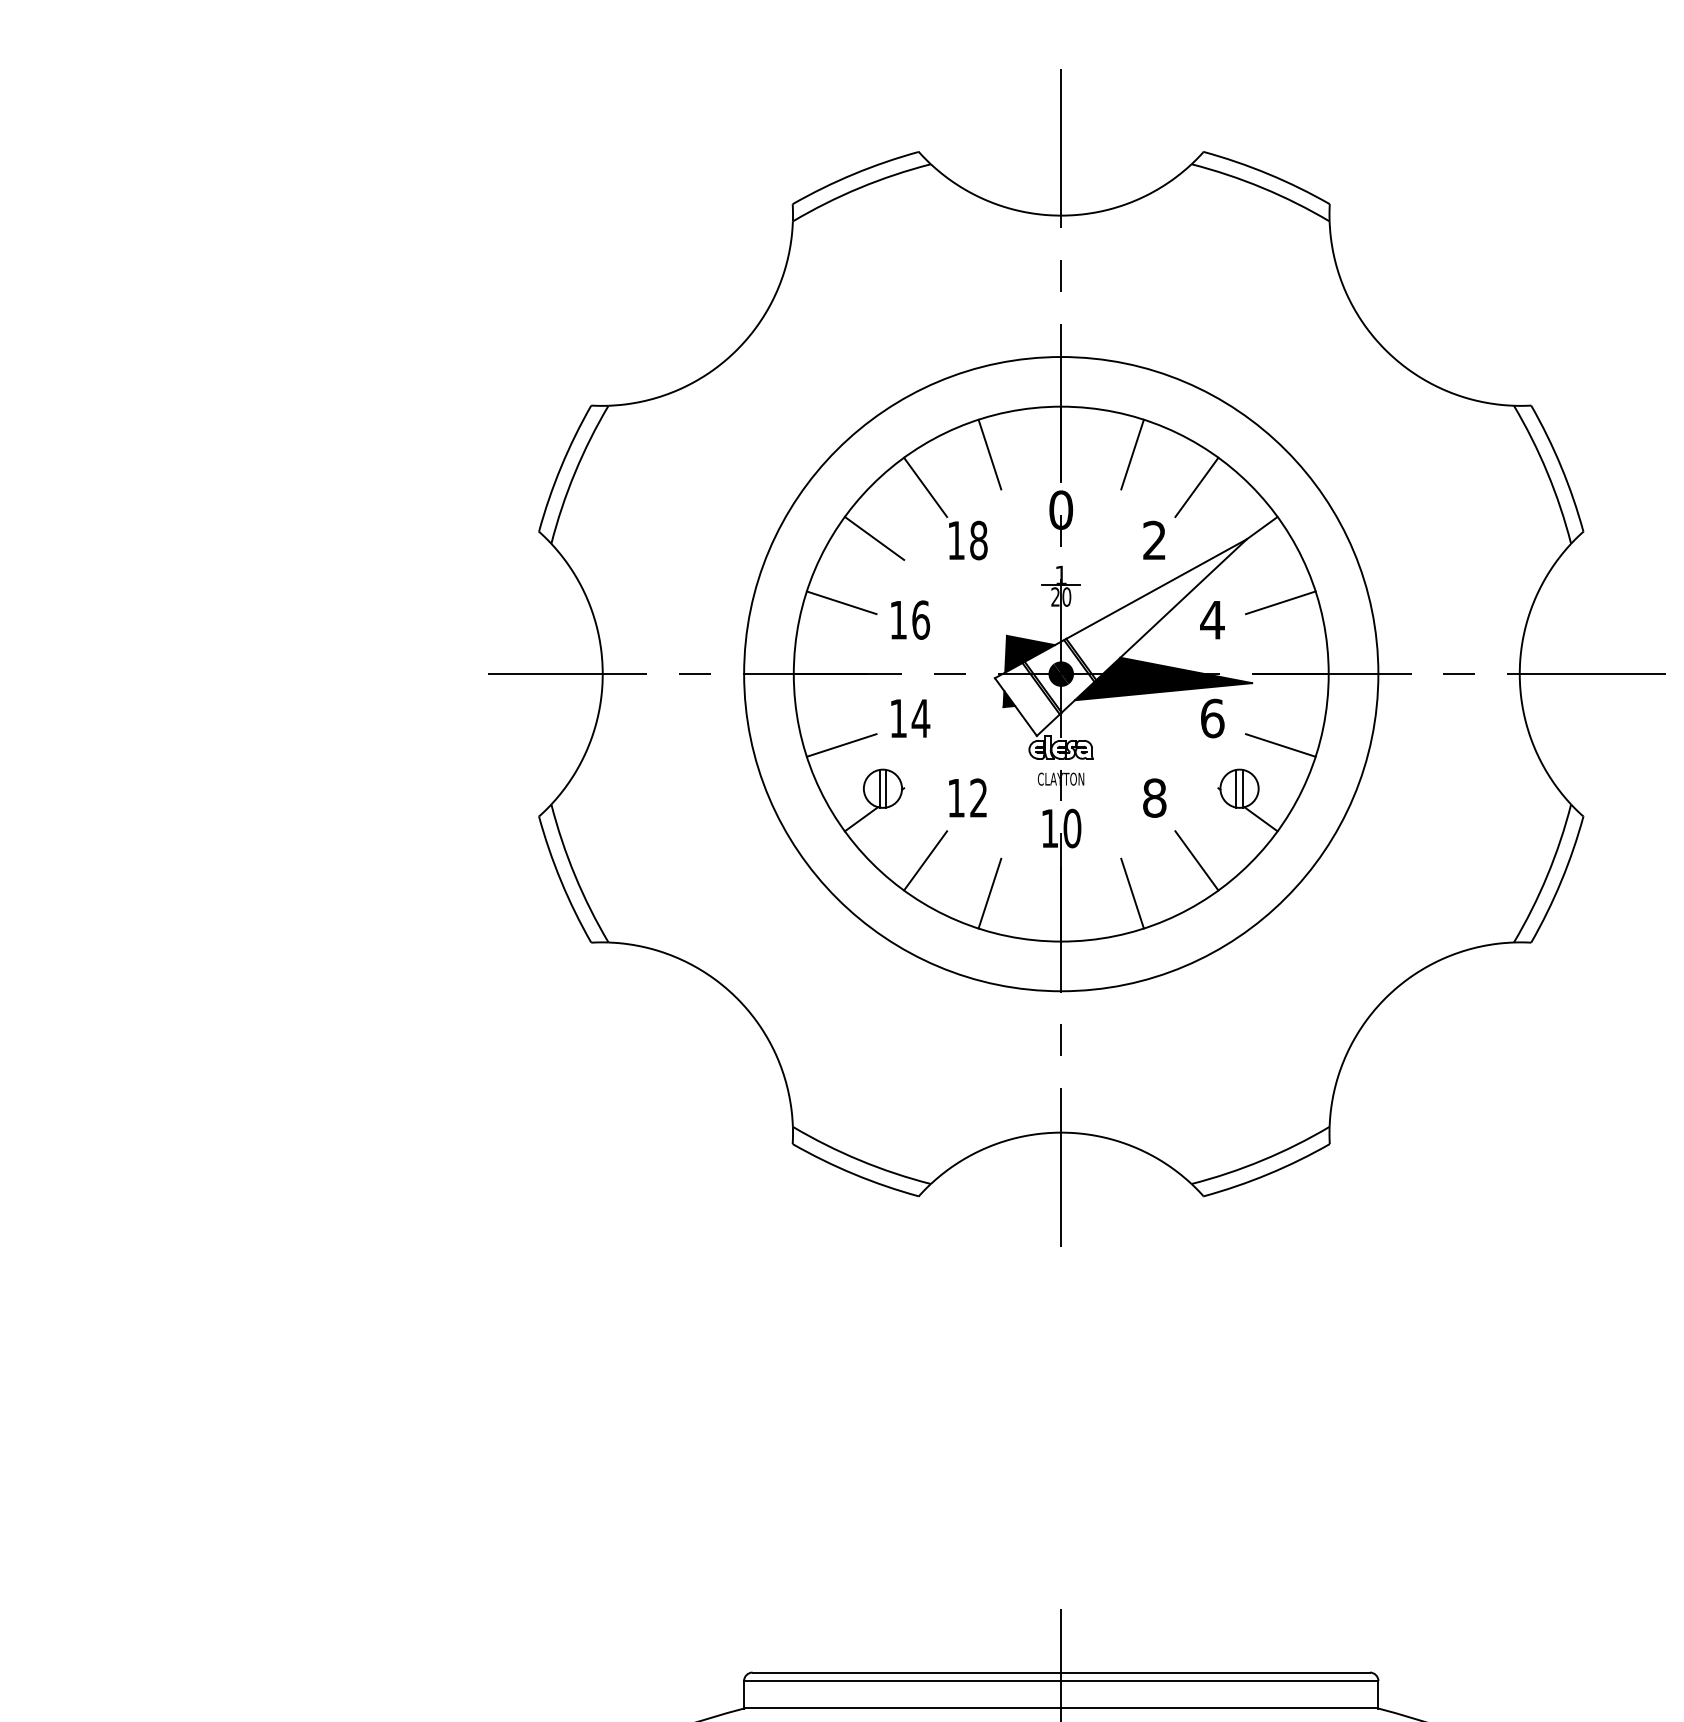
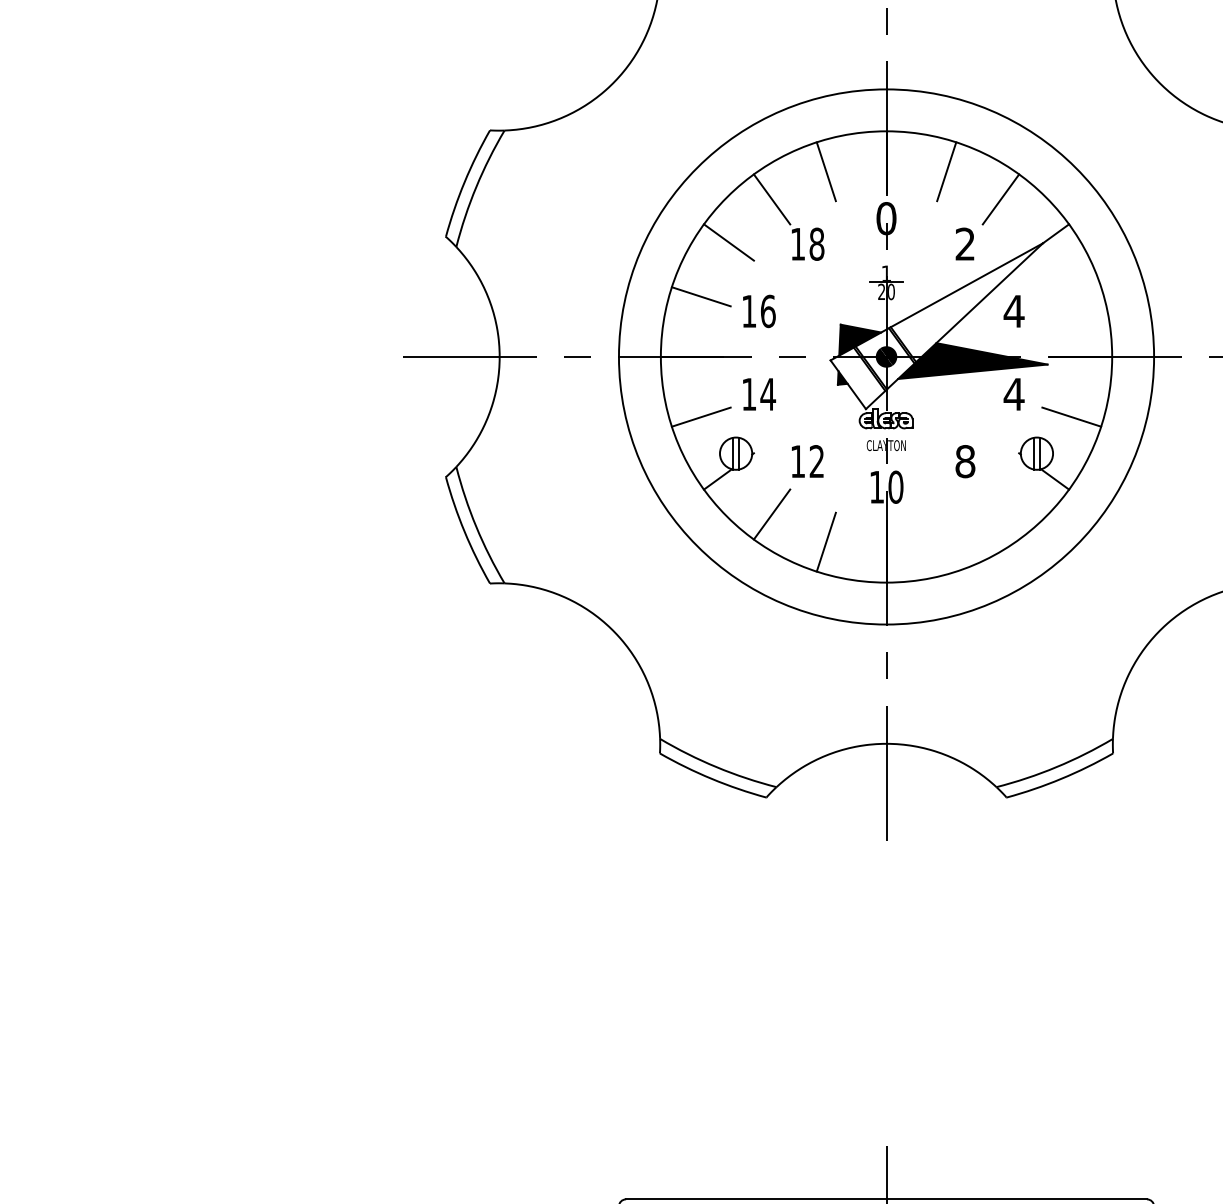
line: (1280, 602) -> (1071, 296), removed
text: (1212, 718) -> (1014, 394), 6 -> 4
line: (1196, 860) -> (1000, 514), removed
line: (1132, 893) -> (946, 542), removed

